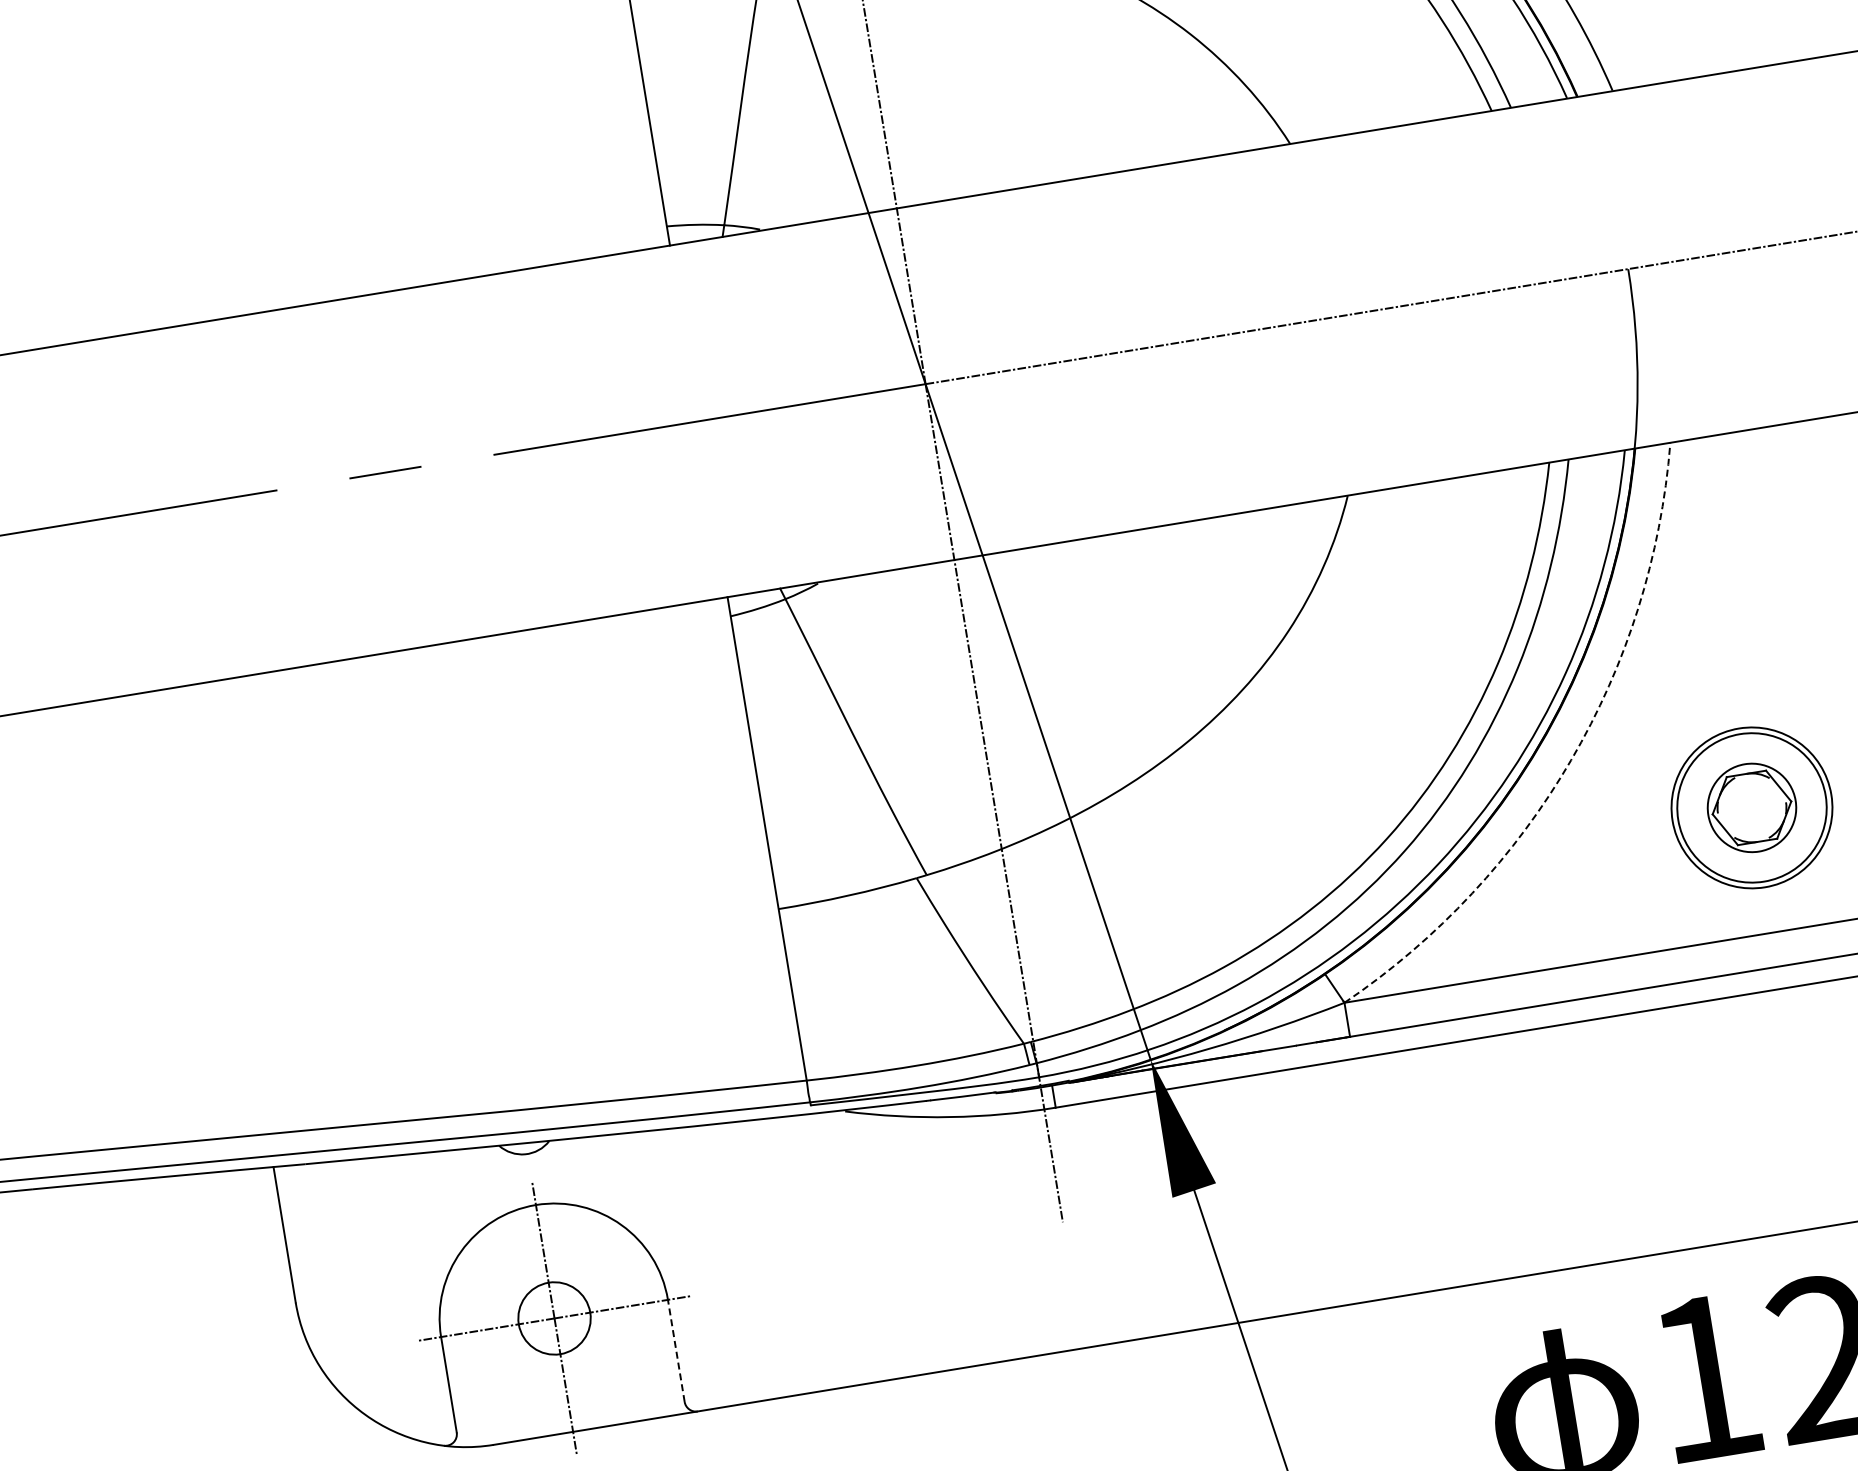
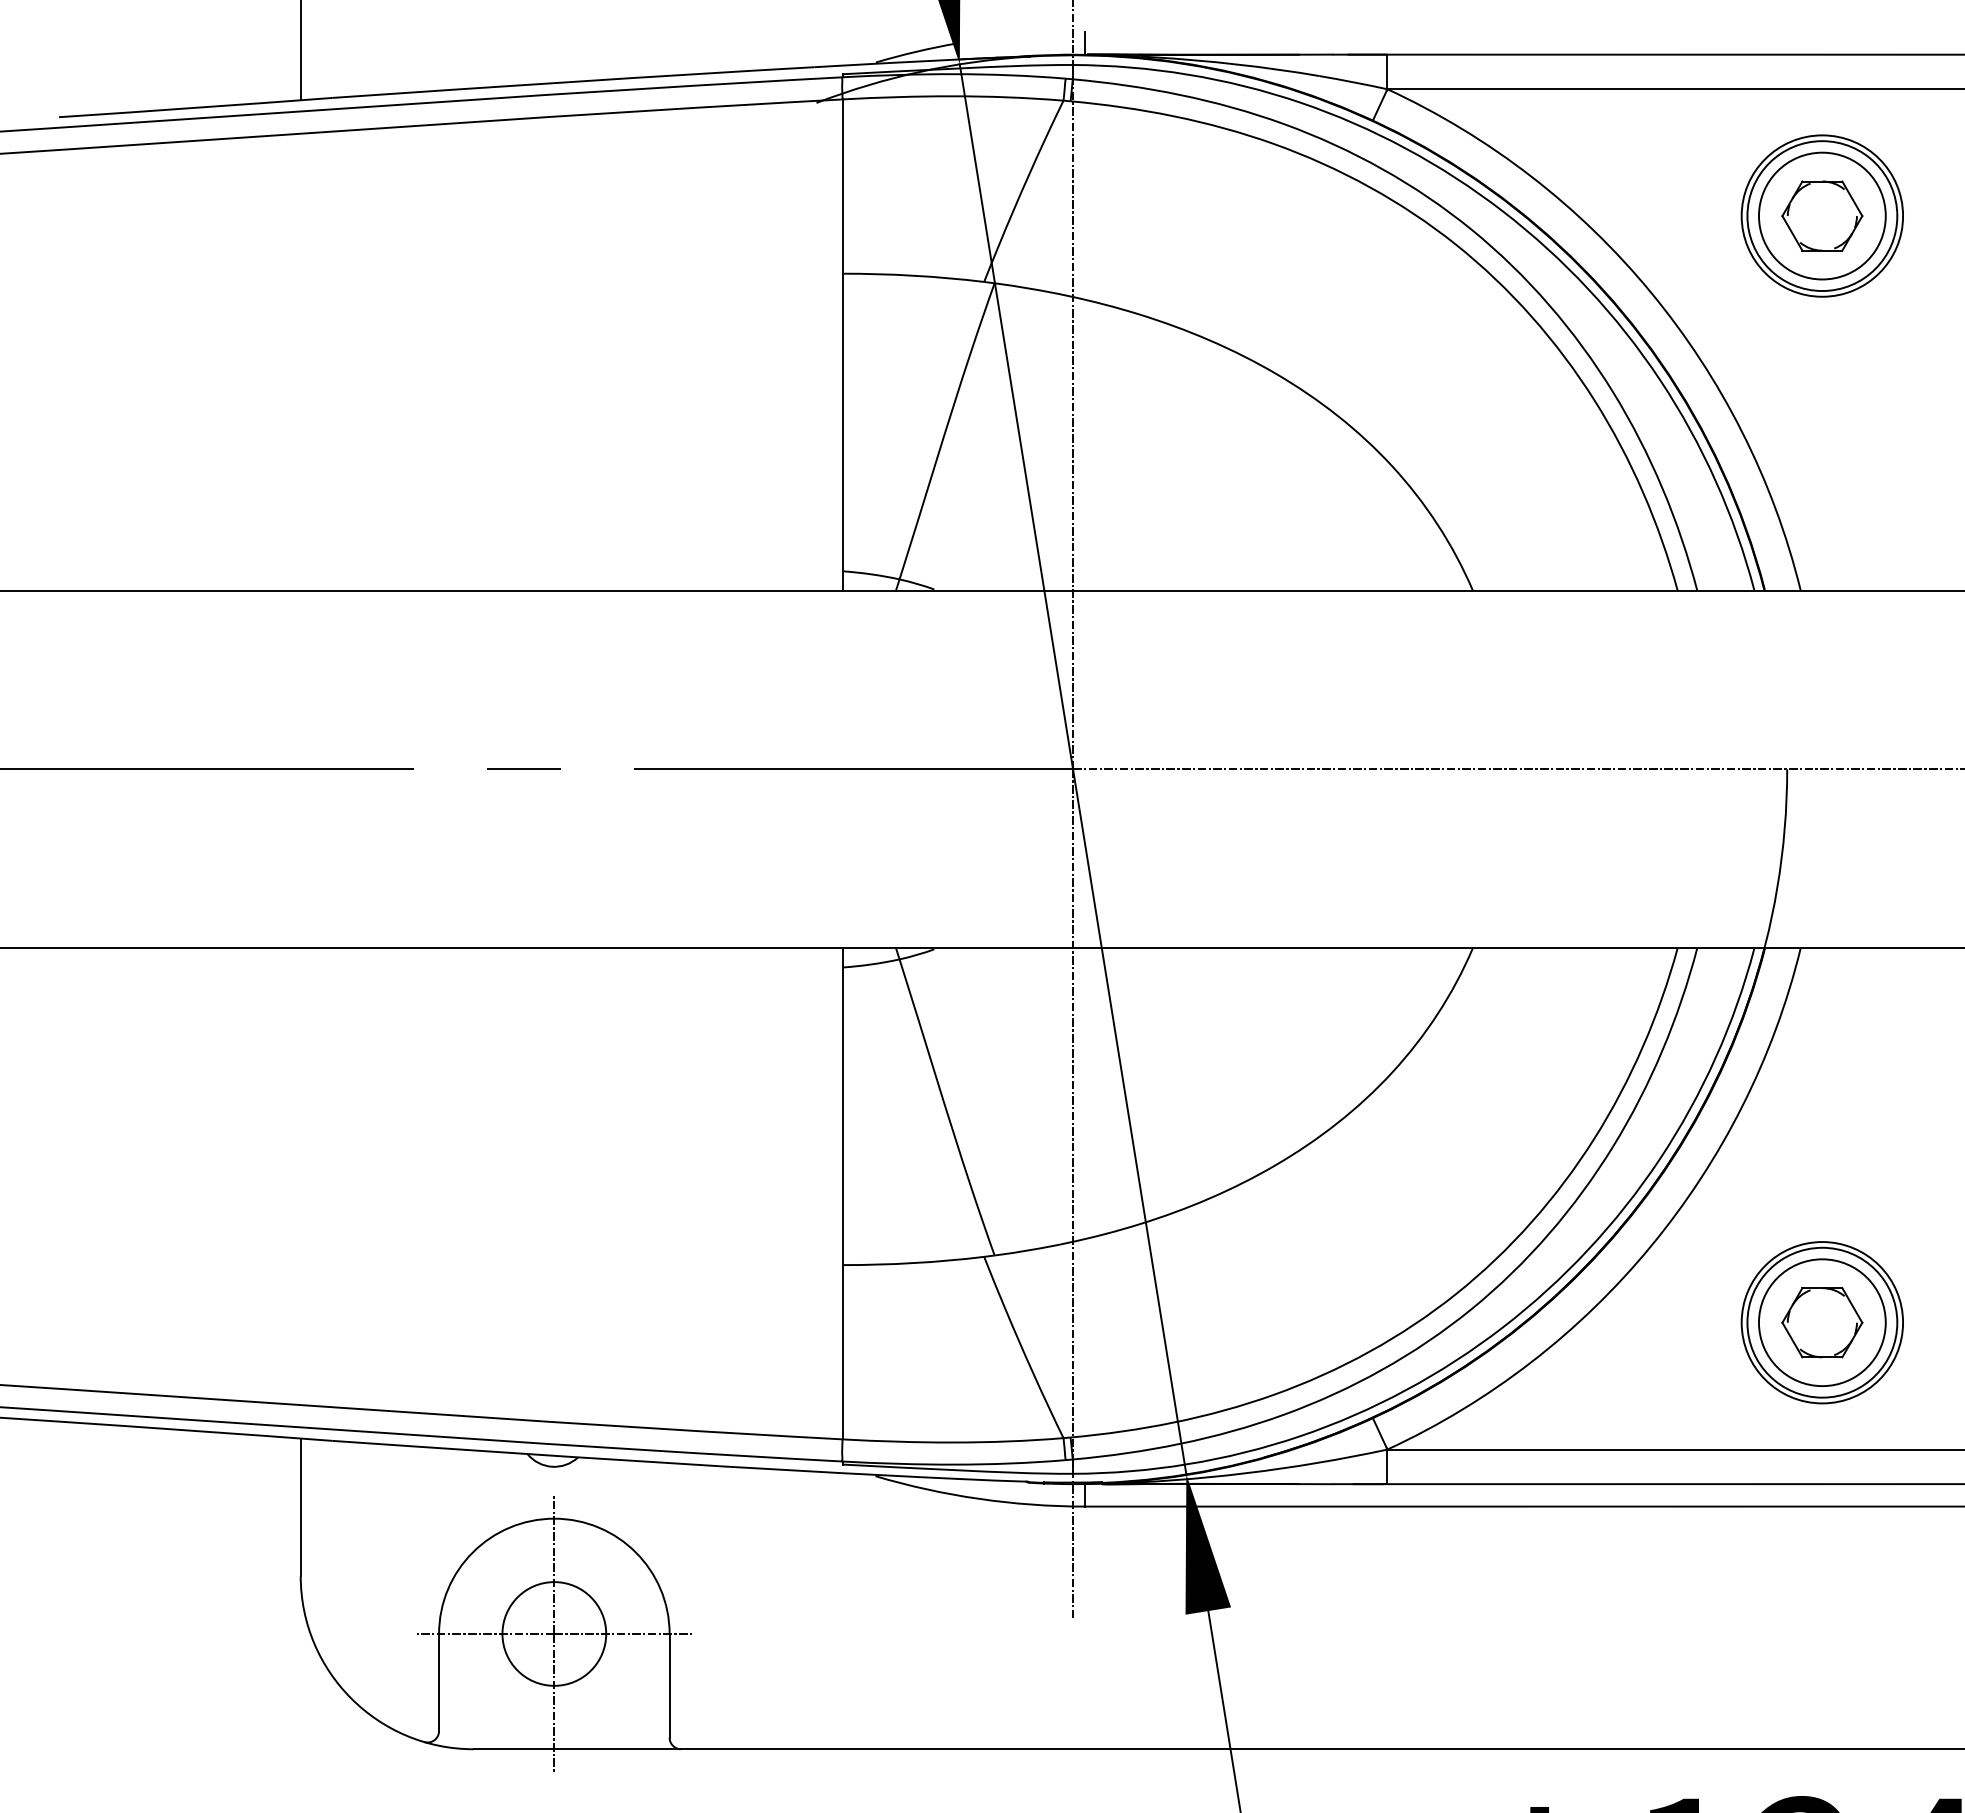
arc: (1571, 760) -> (1651, 1246), dashed -> solid
circle: (1751, 807) -> (1821, 1322), size x1.43
circle: (554, 1317) -> (554, 1633), size x1.43
line: (676, 1350) -> (669, 1685), dashed -> solid

